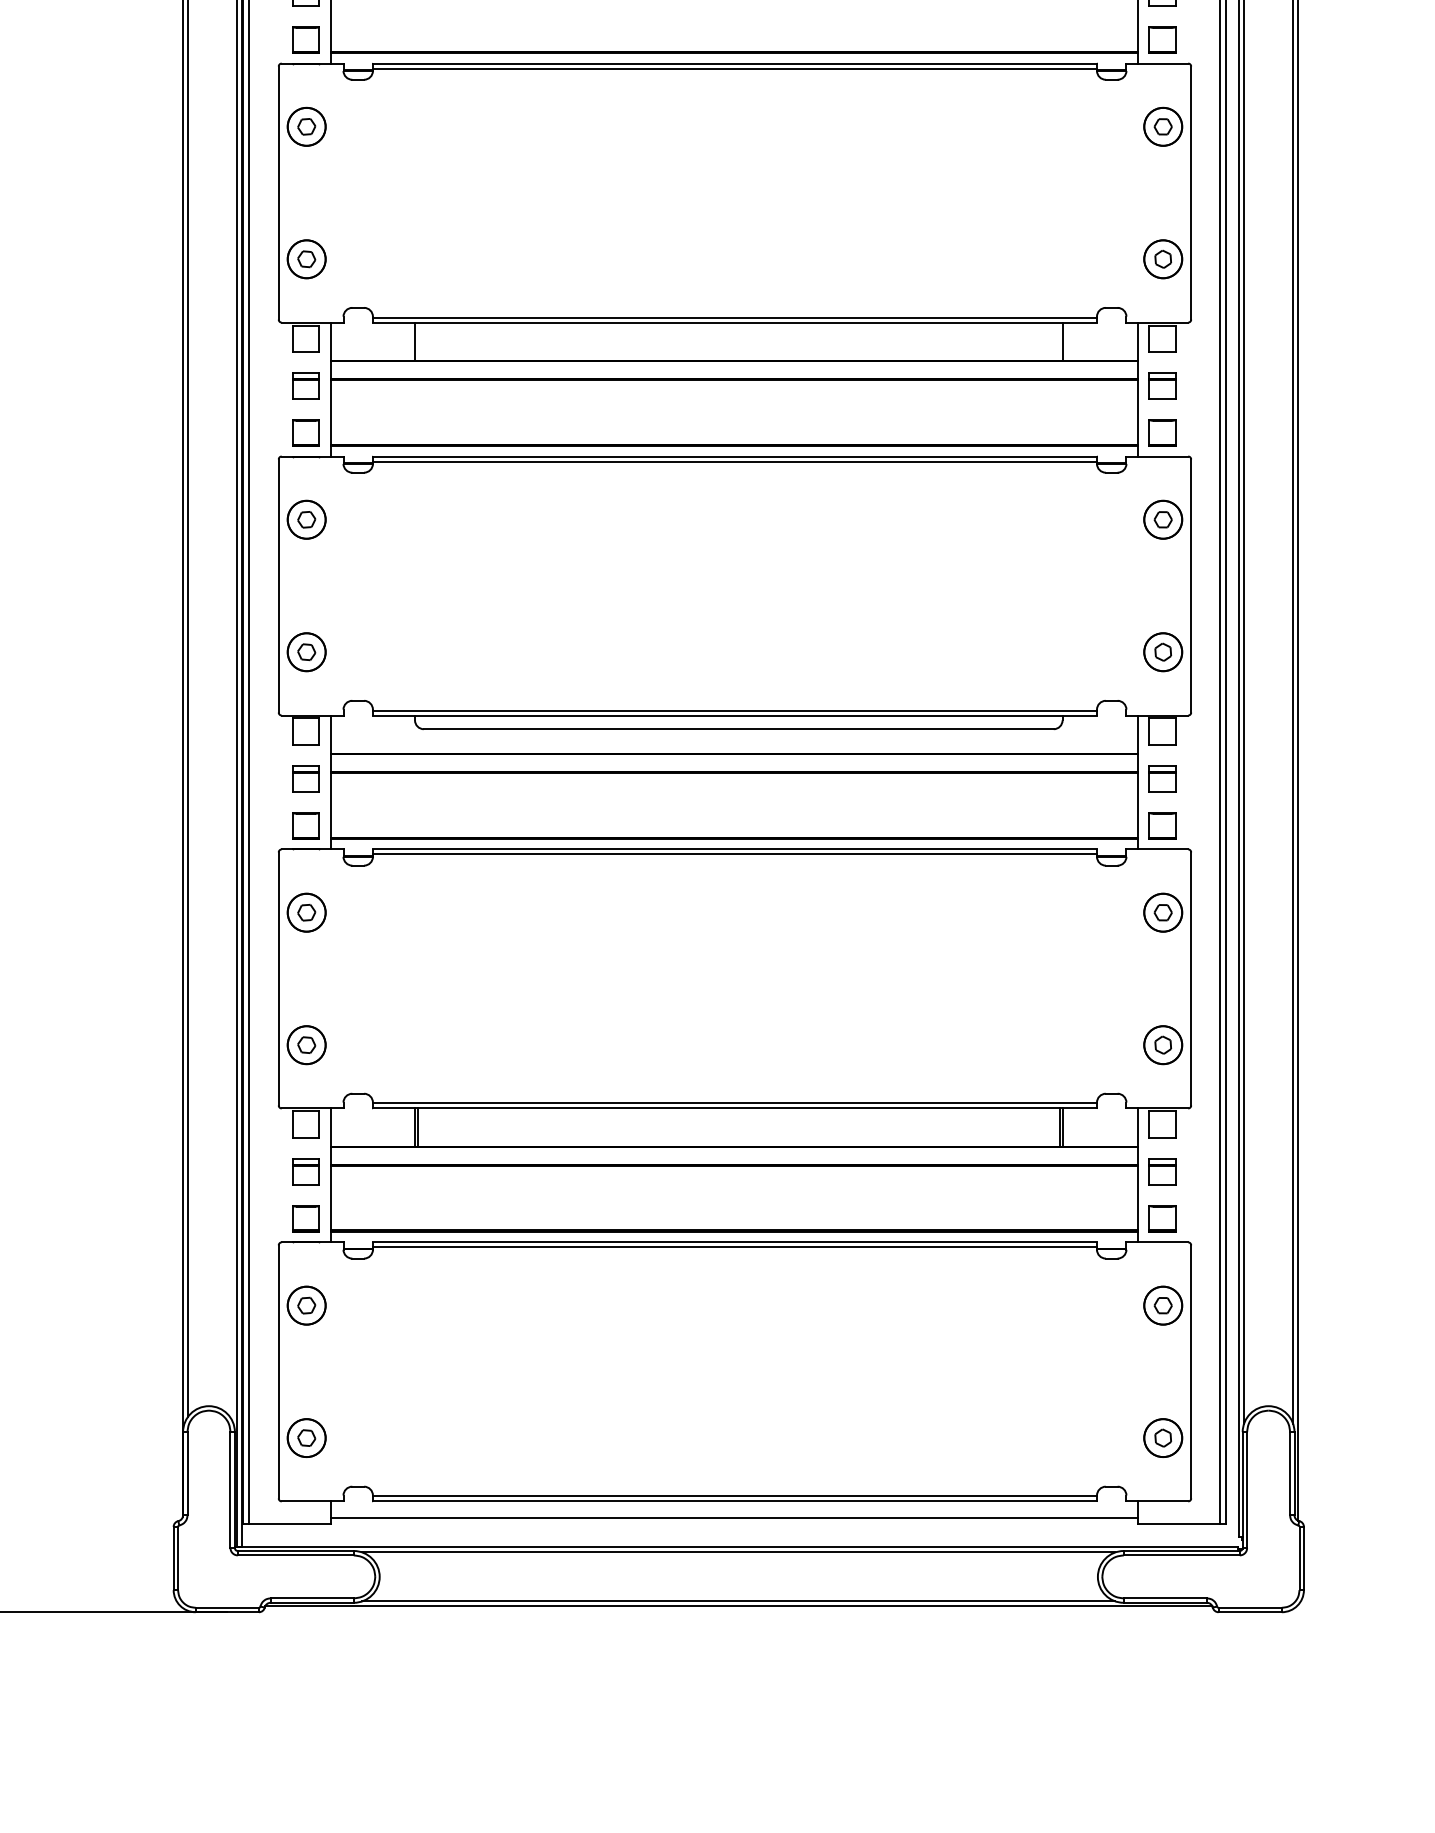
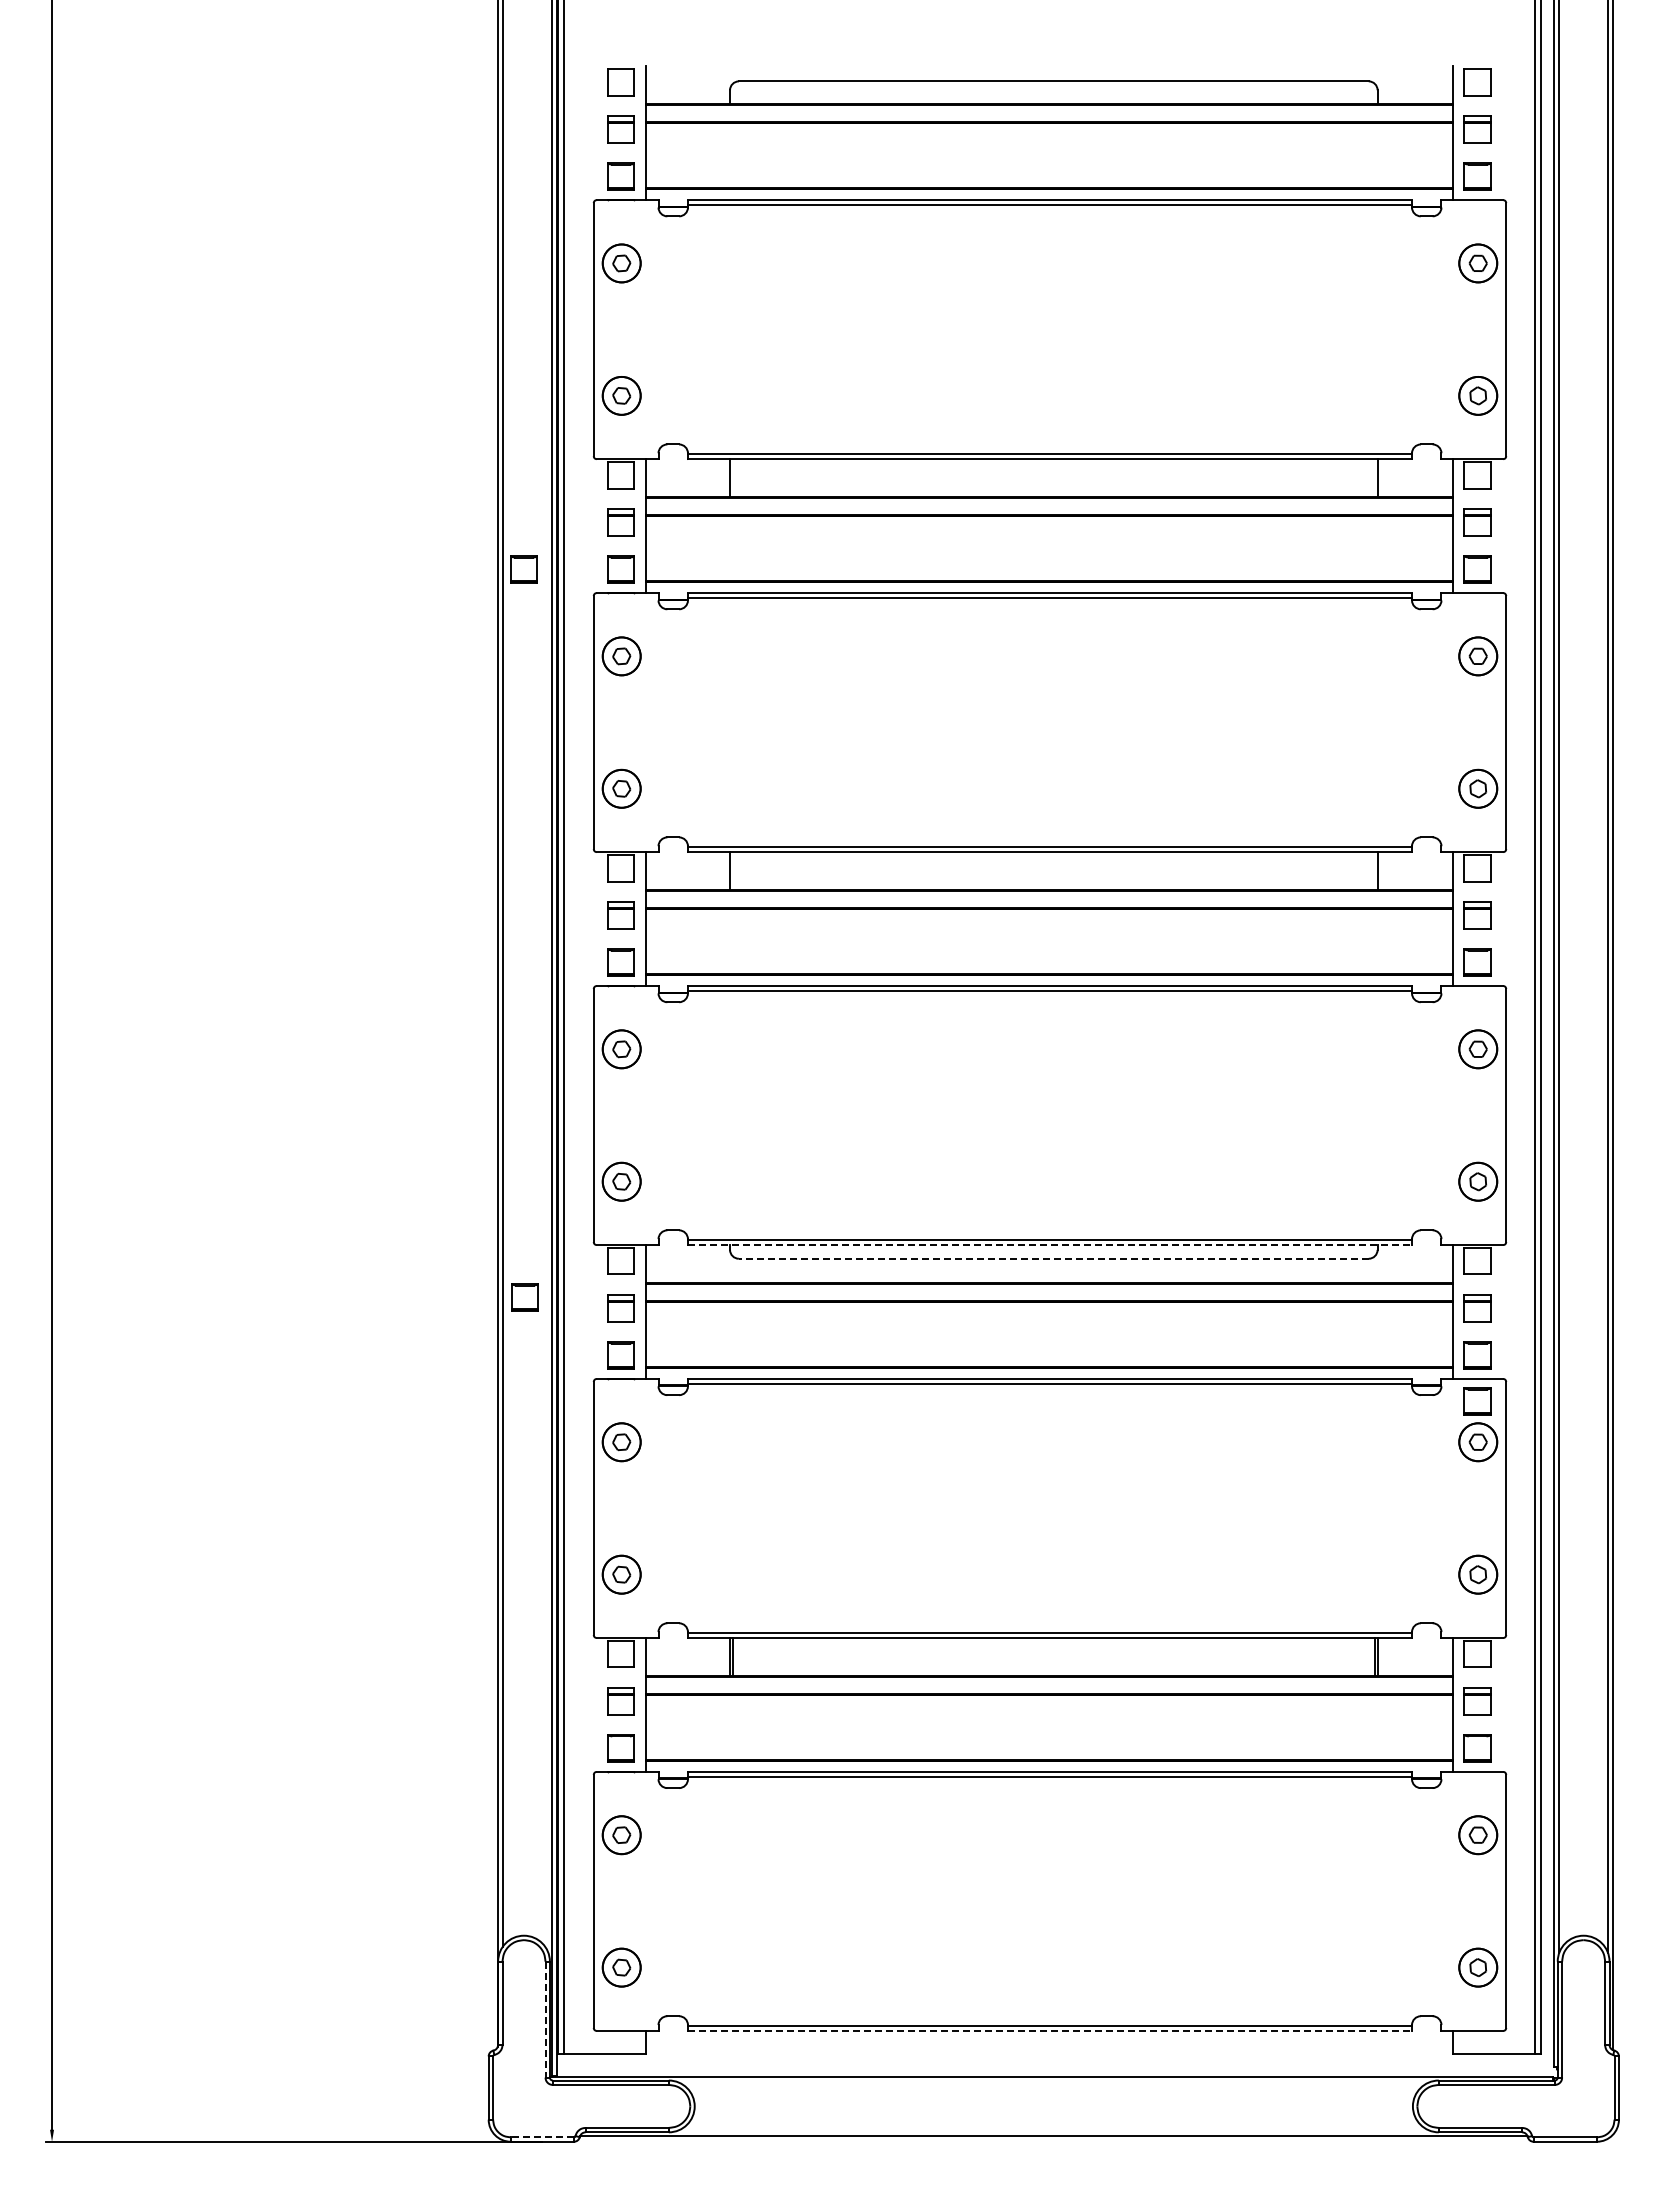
part: (208, 39) -> (523, 569), added
line: (734, 715) -> (1049, 1245), solid -> dashed
line: (738, 728) -> (1053, 1258), solid -> dashed
part: (209, 767) -> (524, 1297), added
part: (1162, 871) -> (1477, 1401), added
line: (230, 1489) -> (545, 2019), solid -> dashed
line: (734, 1500) -> (1049, 2030), solid -> dashed
line: (734, 1517) -> (1049, 2047), removed
line: (738, 1552) -> (1053, 2082), removed
line: (738, 1600) -> (1053, 2130), removed
line: (227, 1607) -> (542, 2137), solid -> dashed

